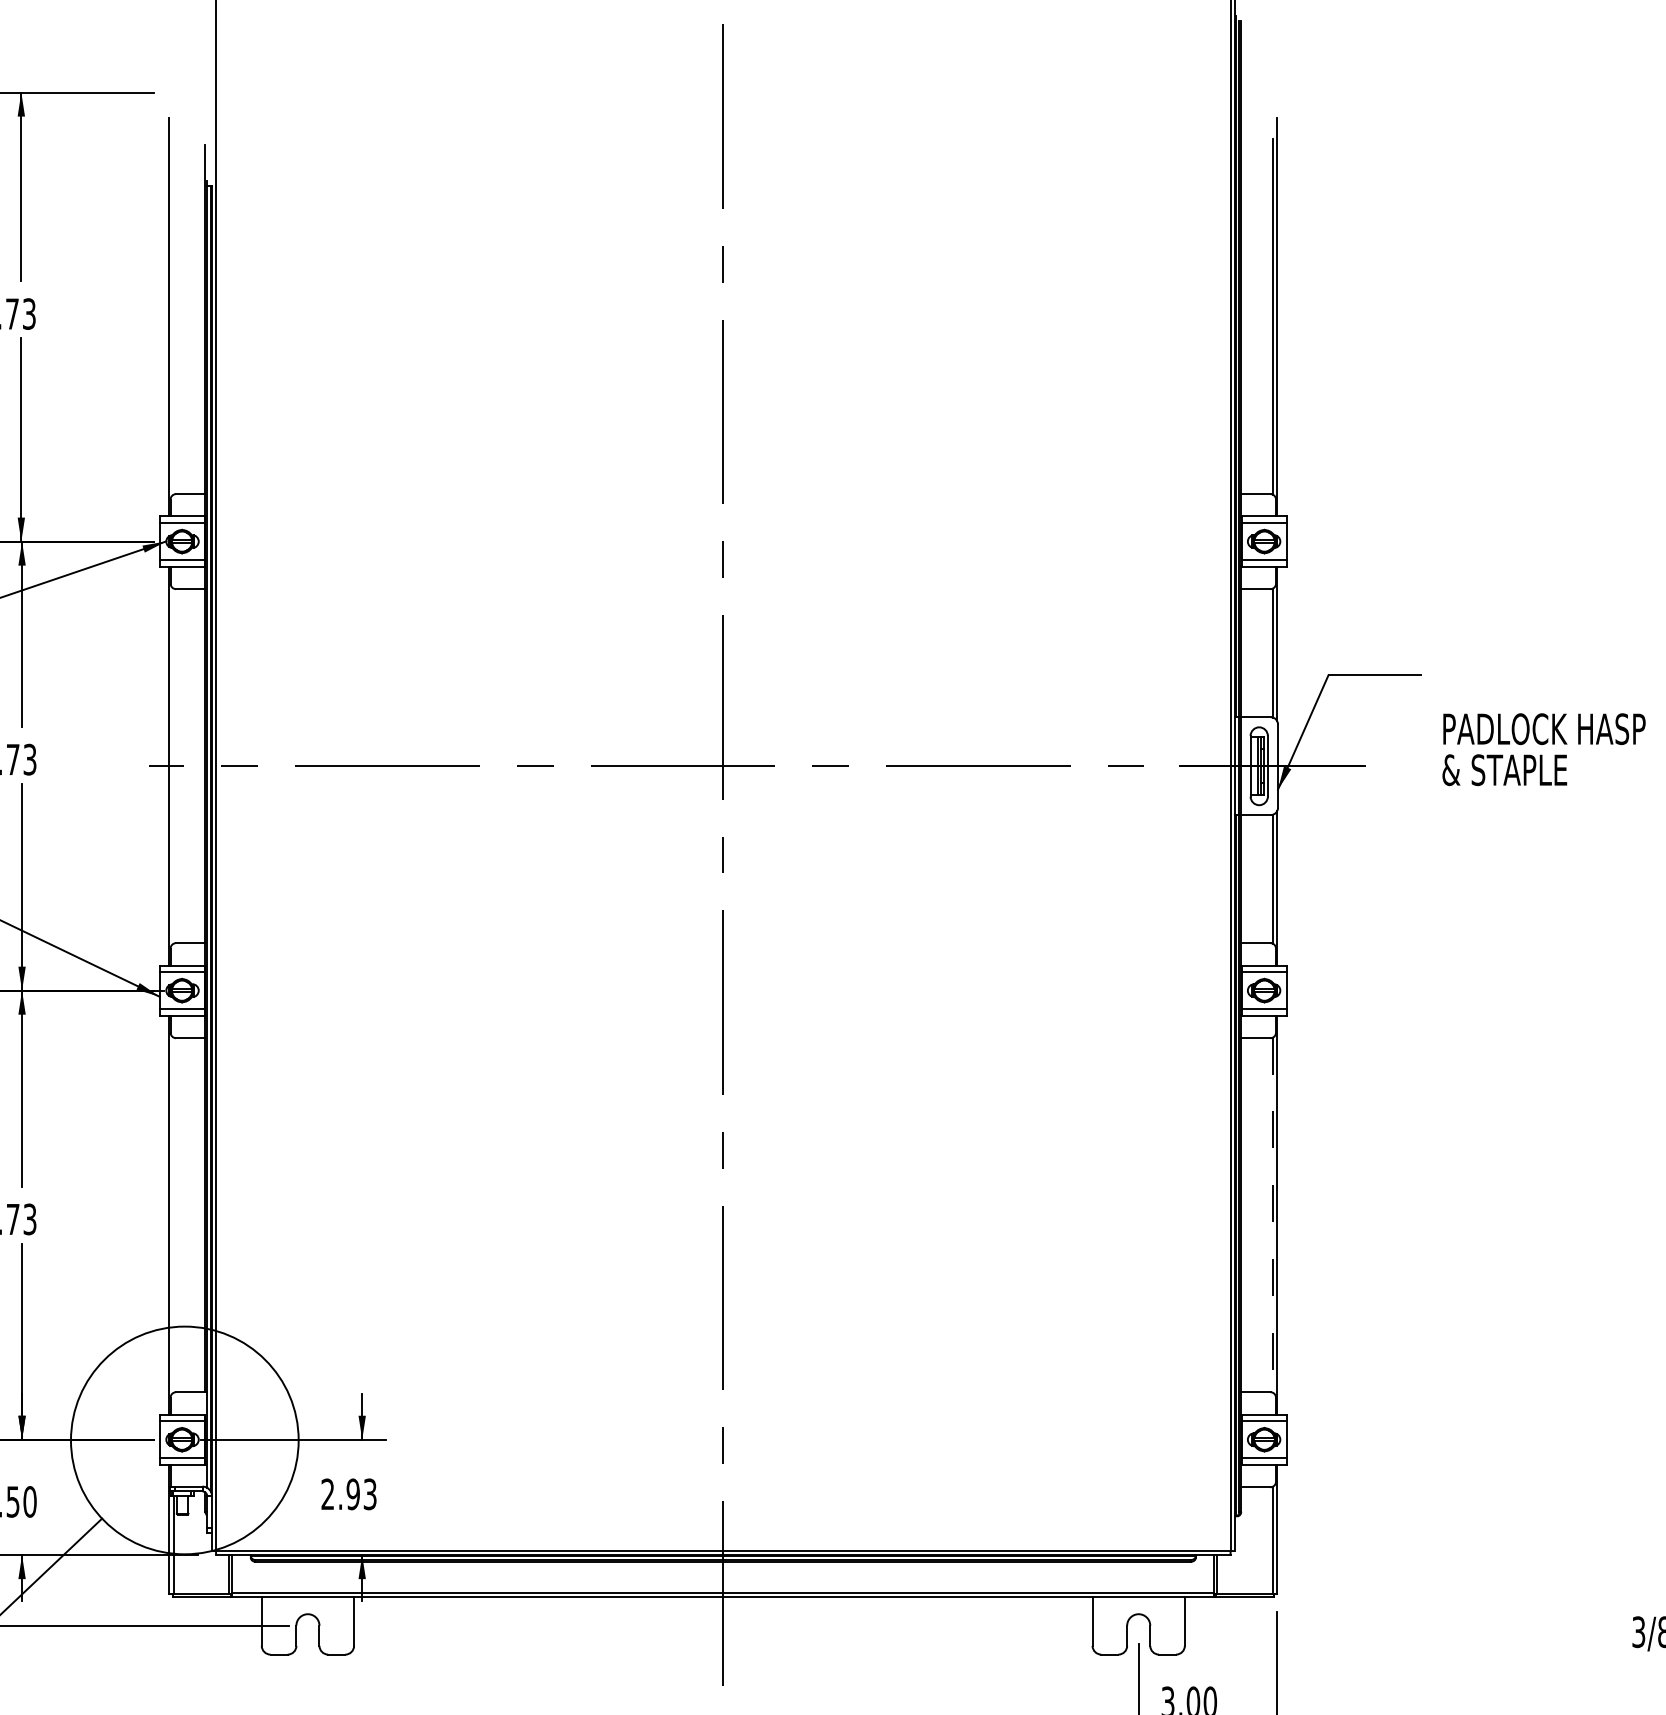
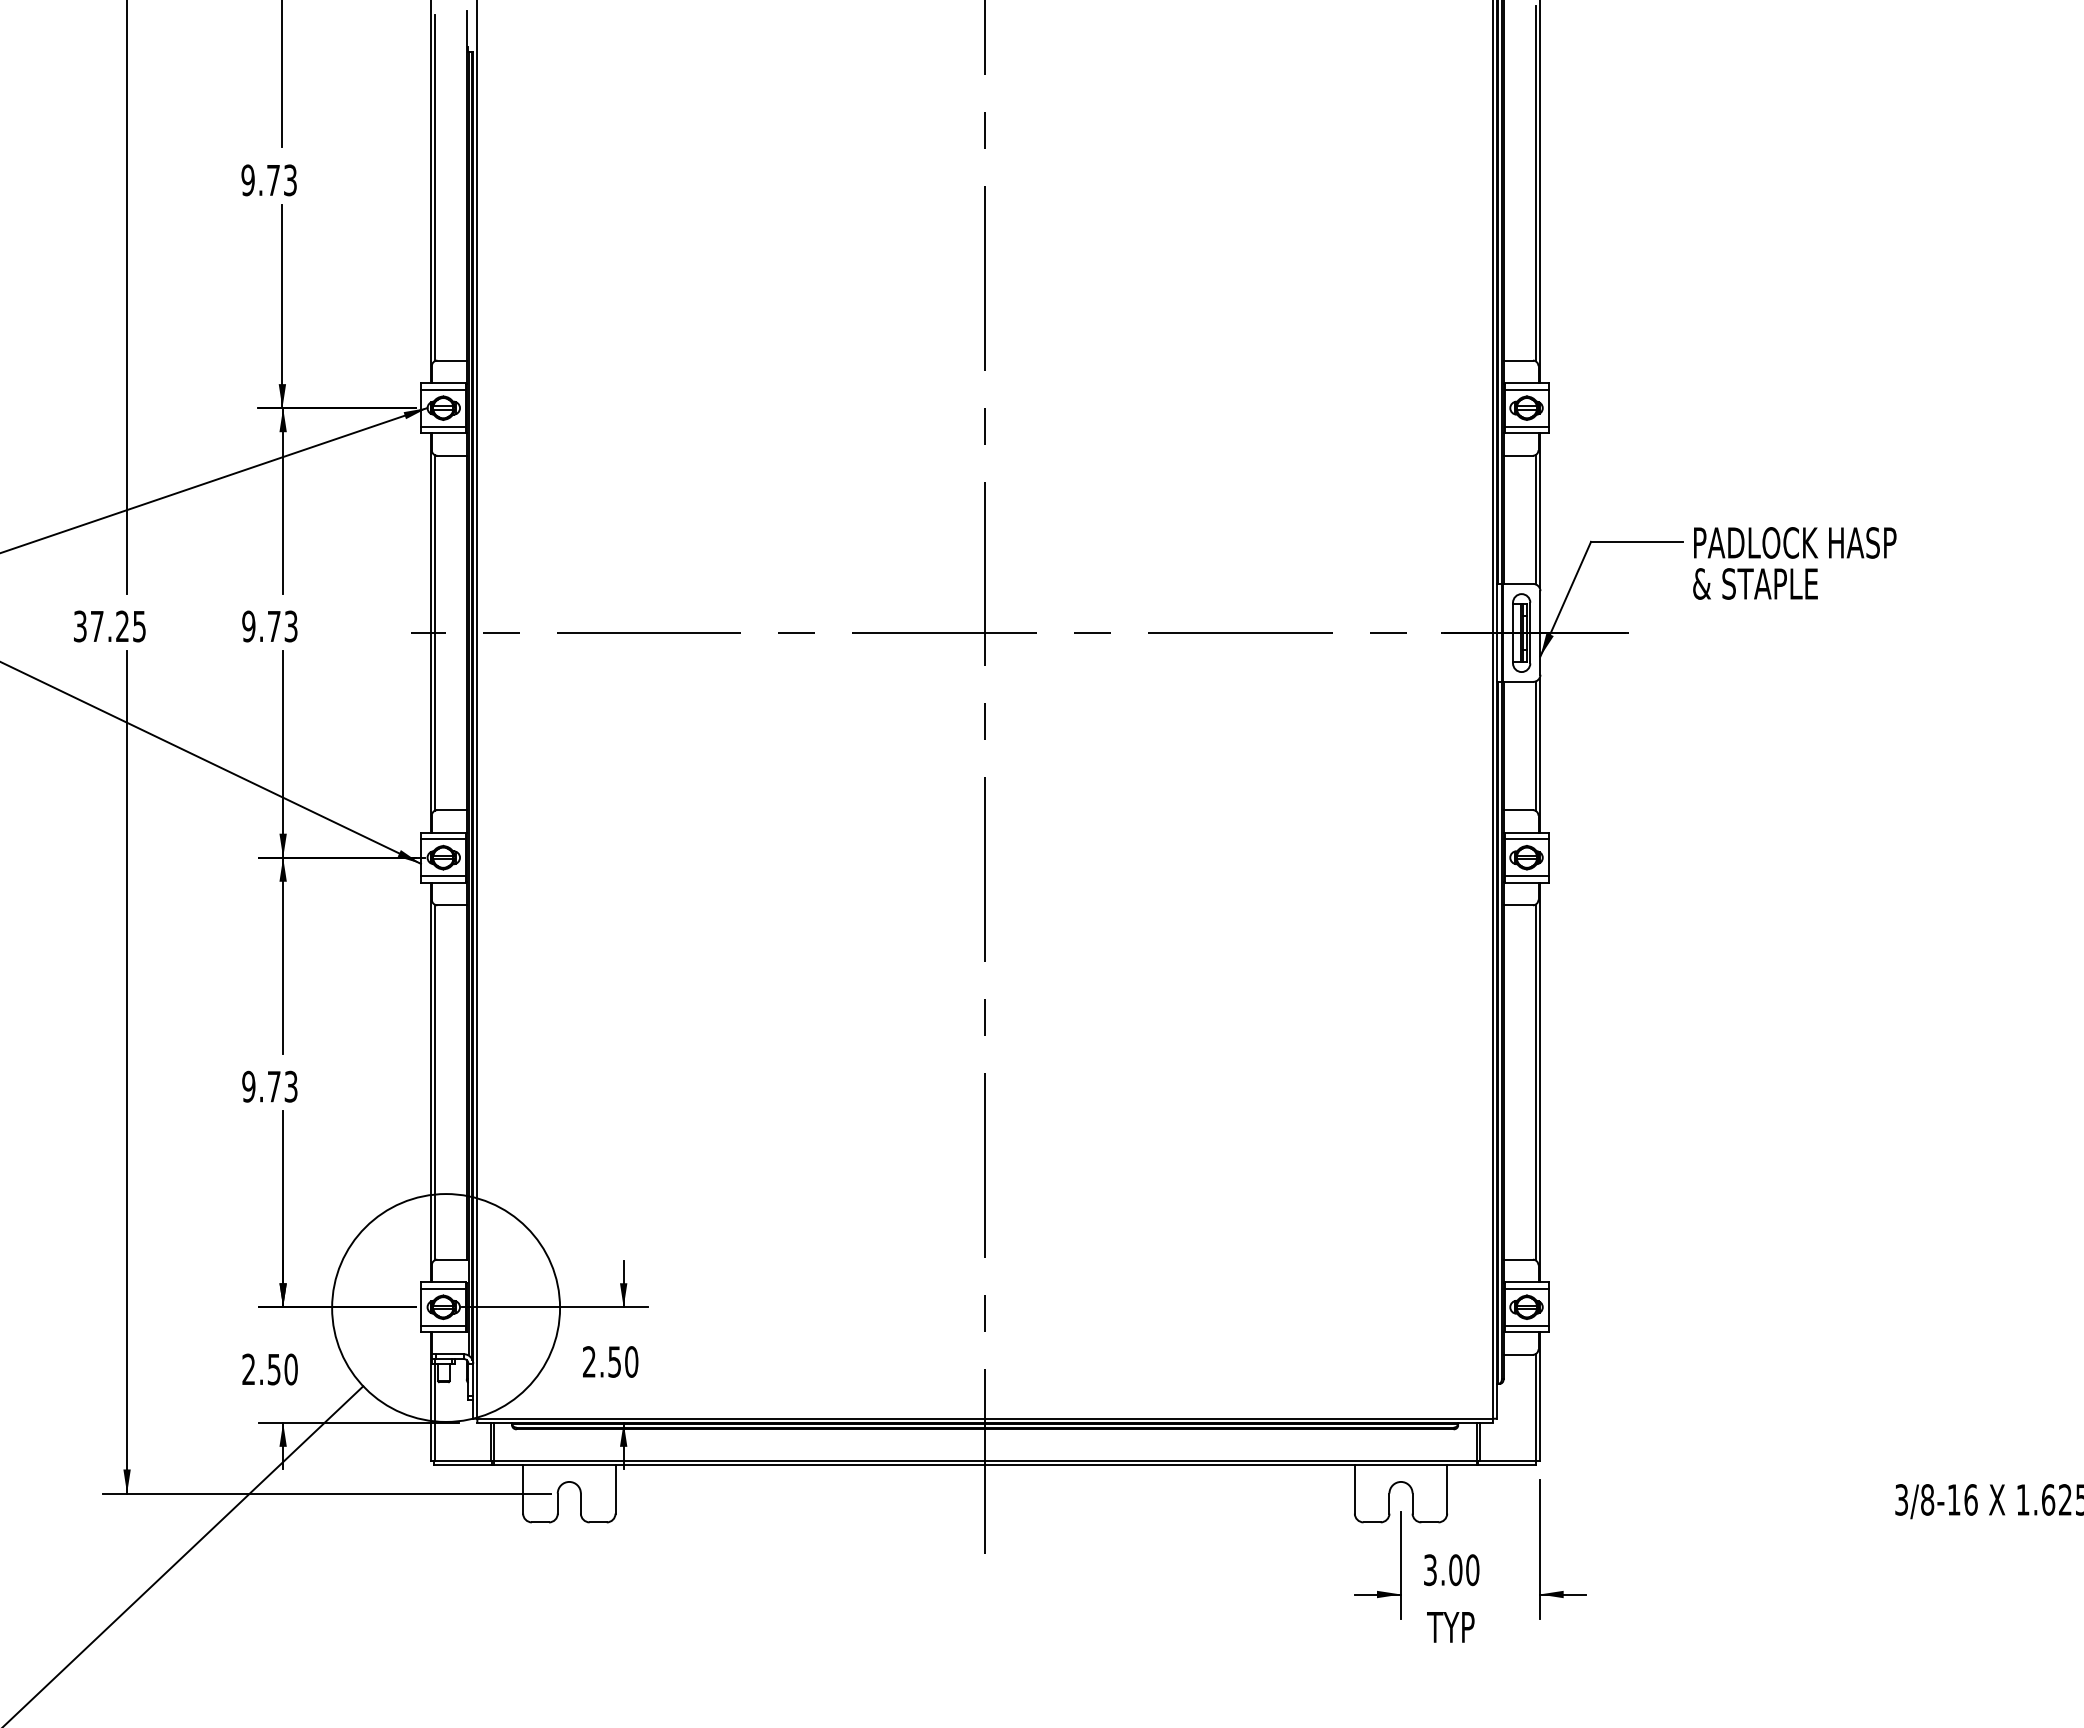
line: (173, 322) -> (434, 188), added
text: (1543, 749) -> (1794, 563), moved
line: (173, 765) -> (434, 632), added
line: (173, 1215) -> (434, 1082), added
line: (1273, 1215) -> (1535, 1082), dashed -> solid
text: (362, 1493) -> (623, 1361), 2.93 -> 2.50

